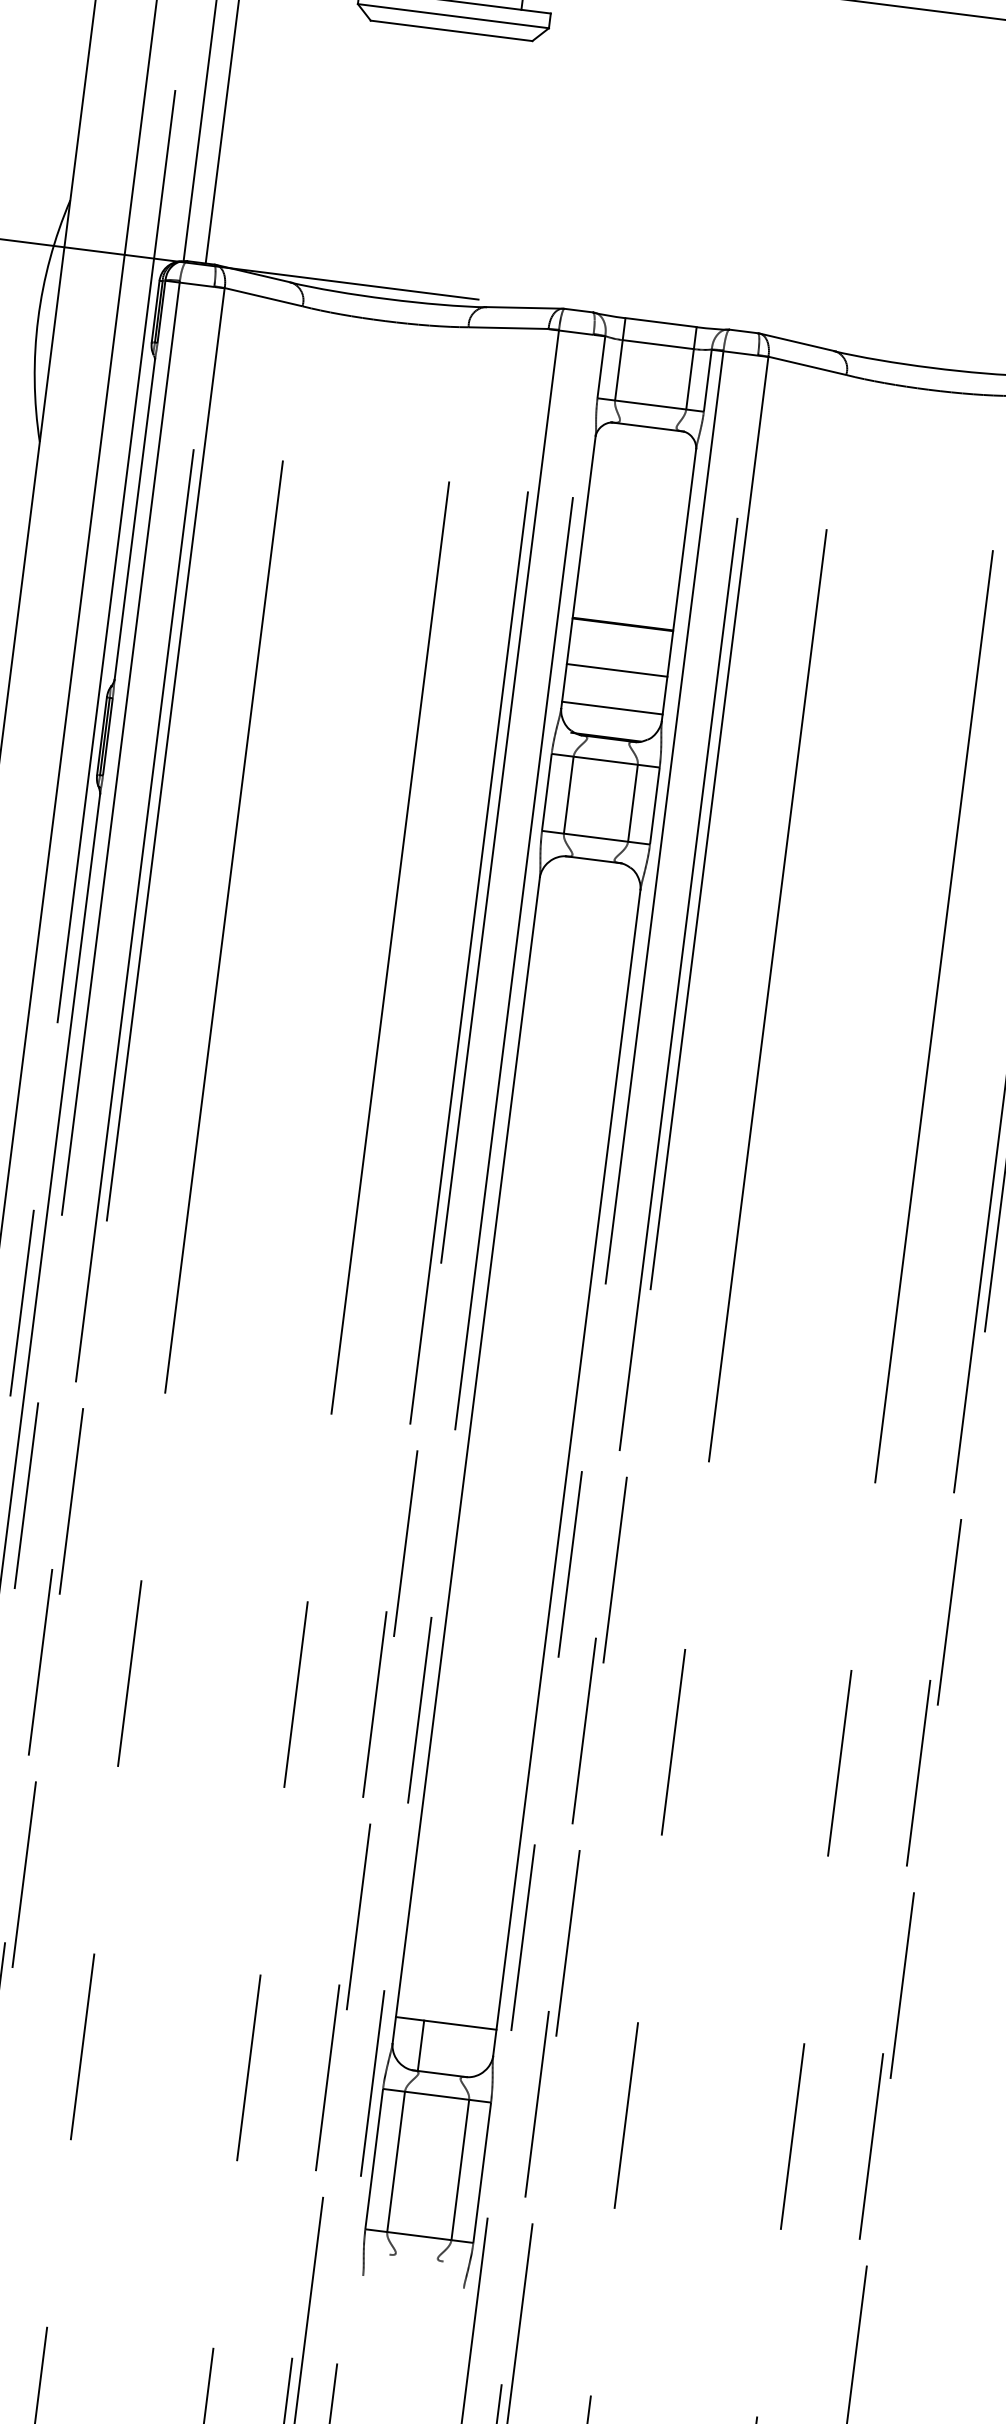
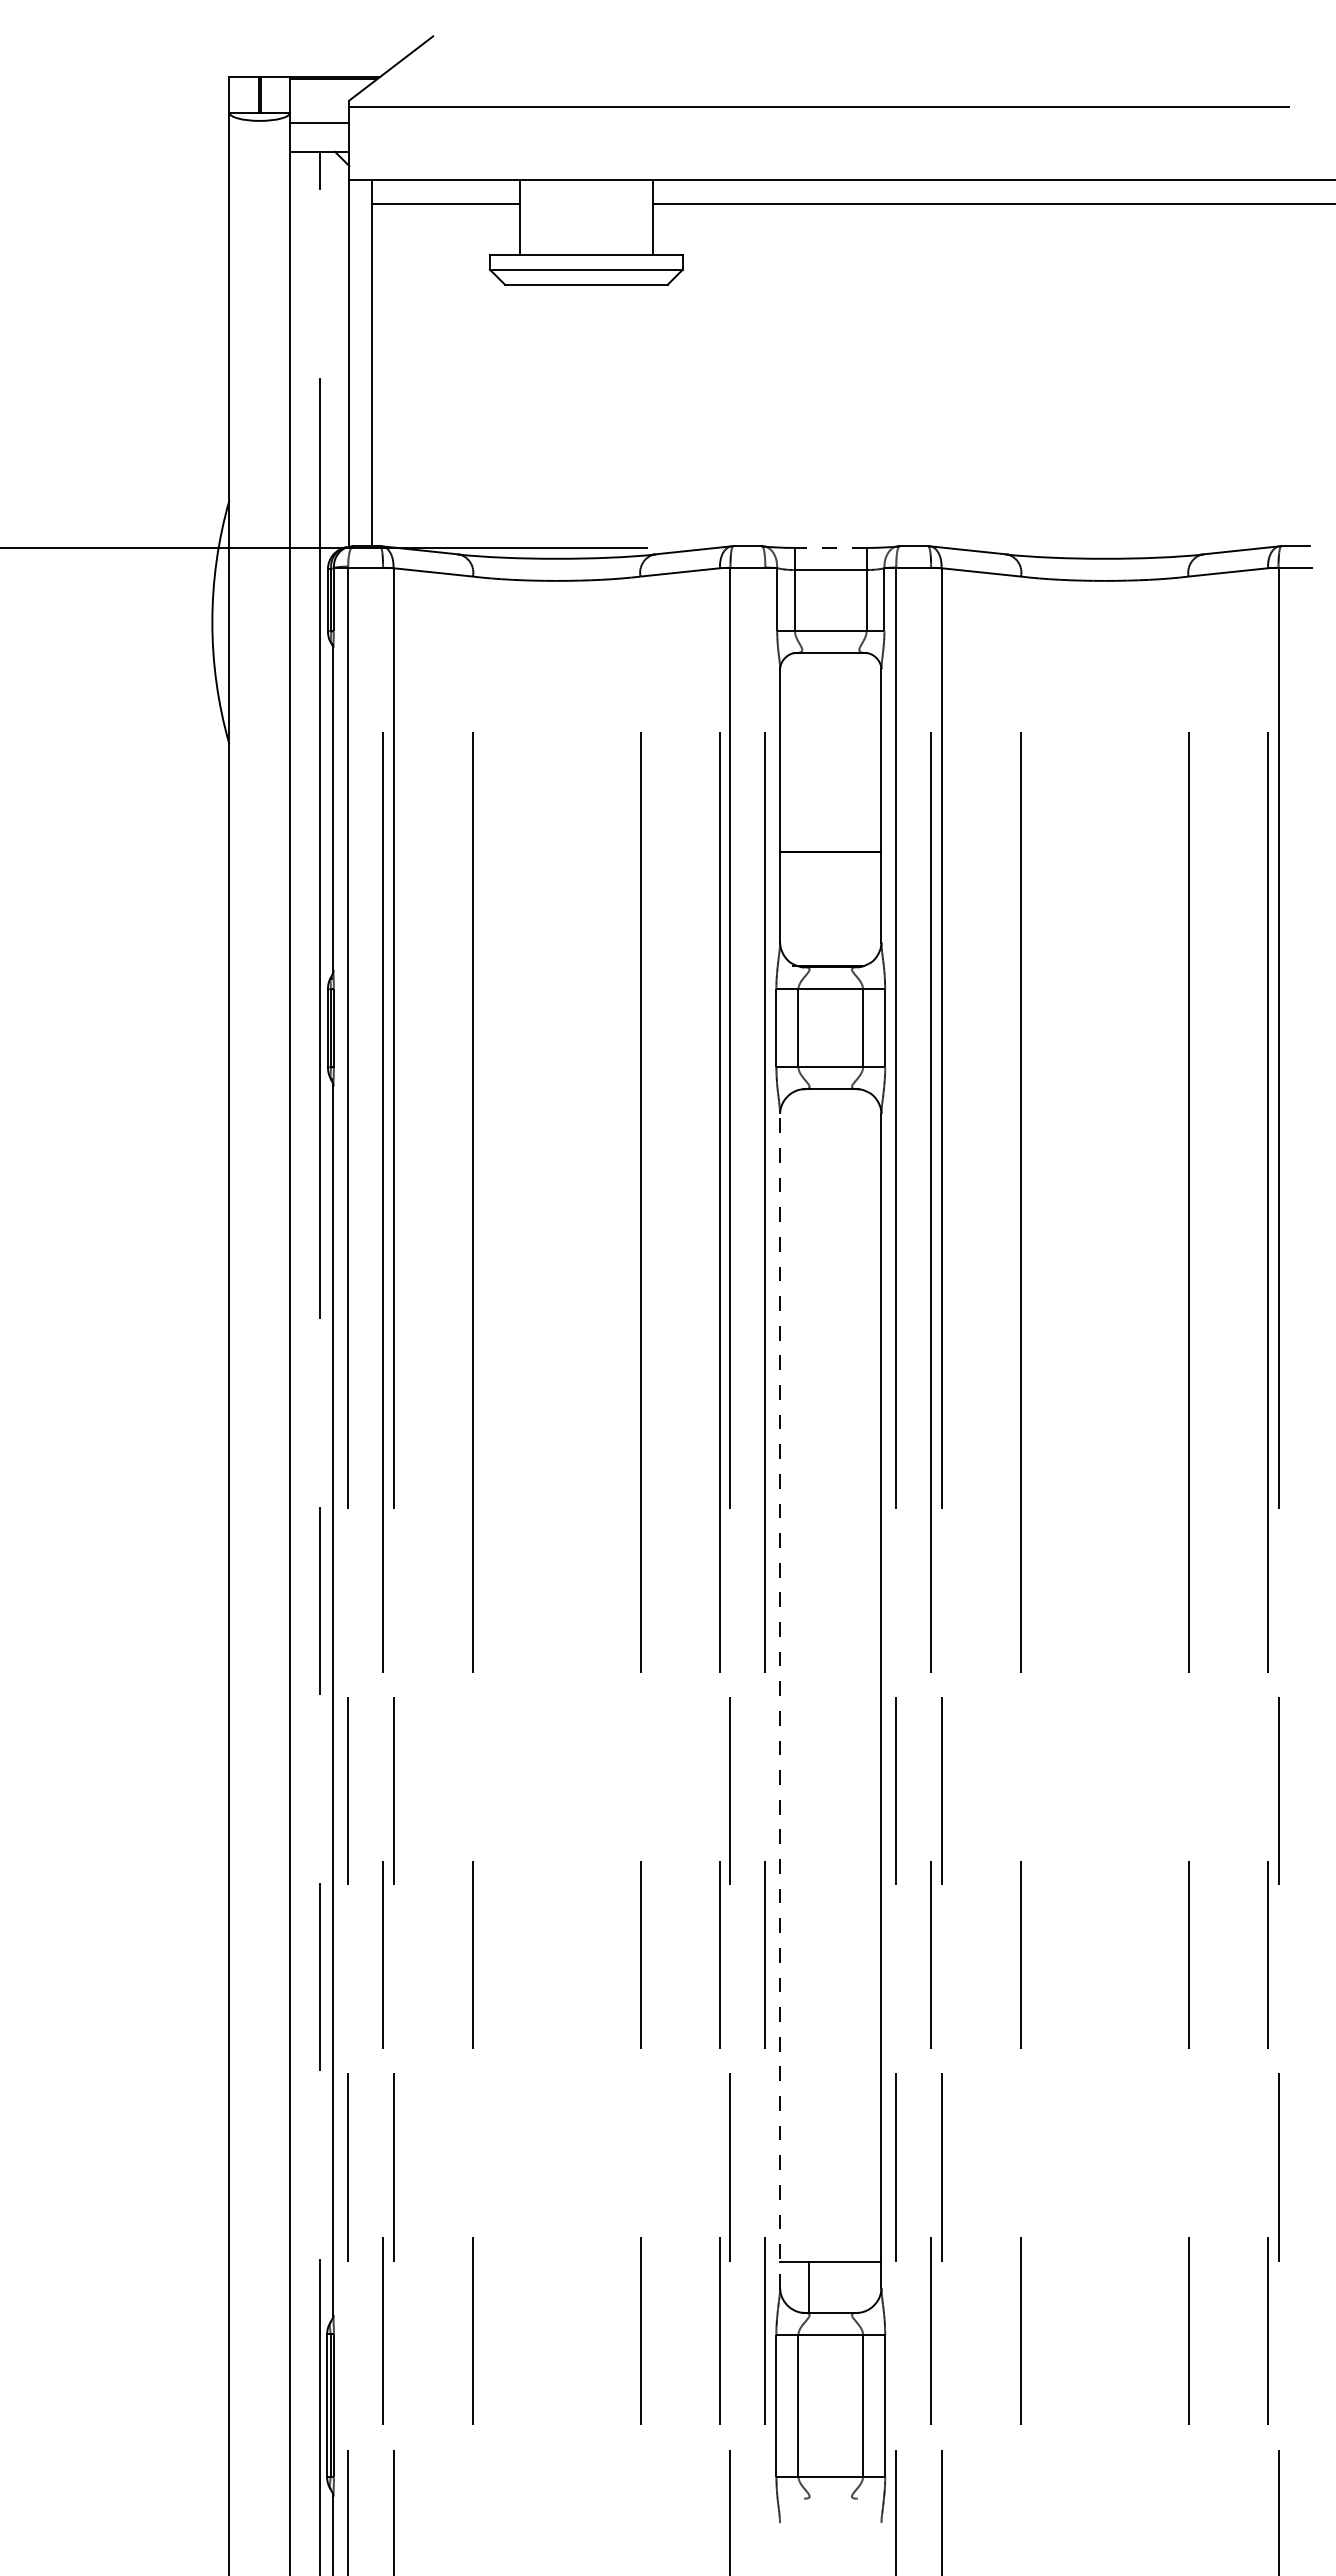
line: (660, 322) -> (830, 547), solid -> dashed
line: (616, 670) -> (830, 898), removed
line: (612, 708) -> (830, 936), removed
line: (466, 1459) -> (780, 1700), solid -> dashed

